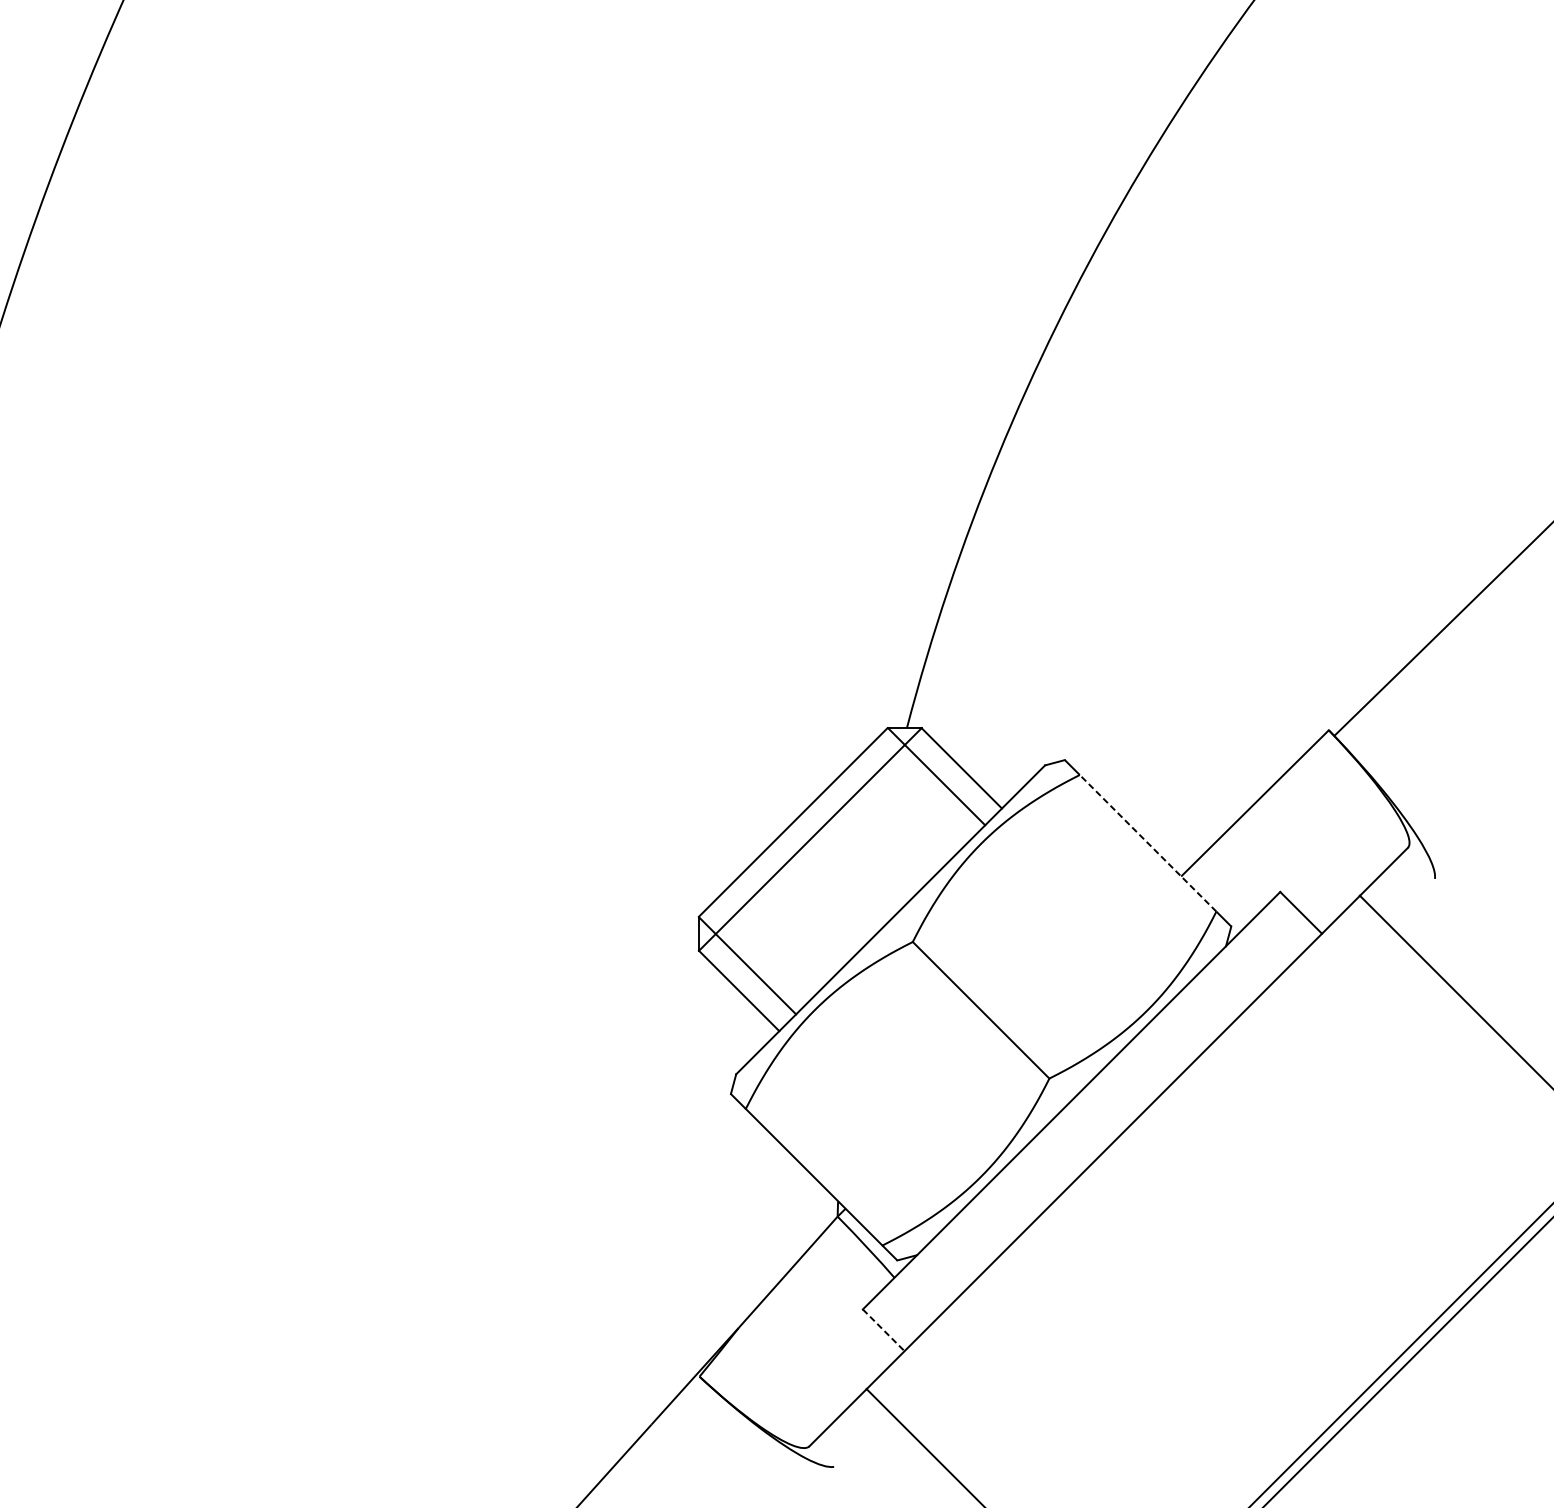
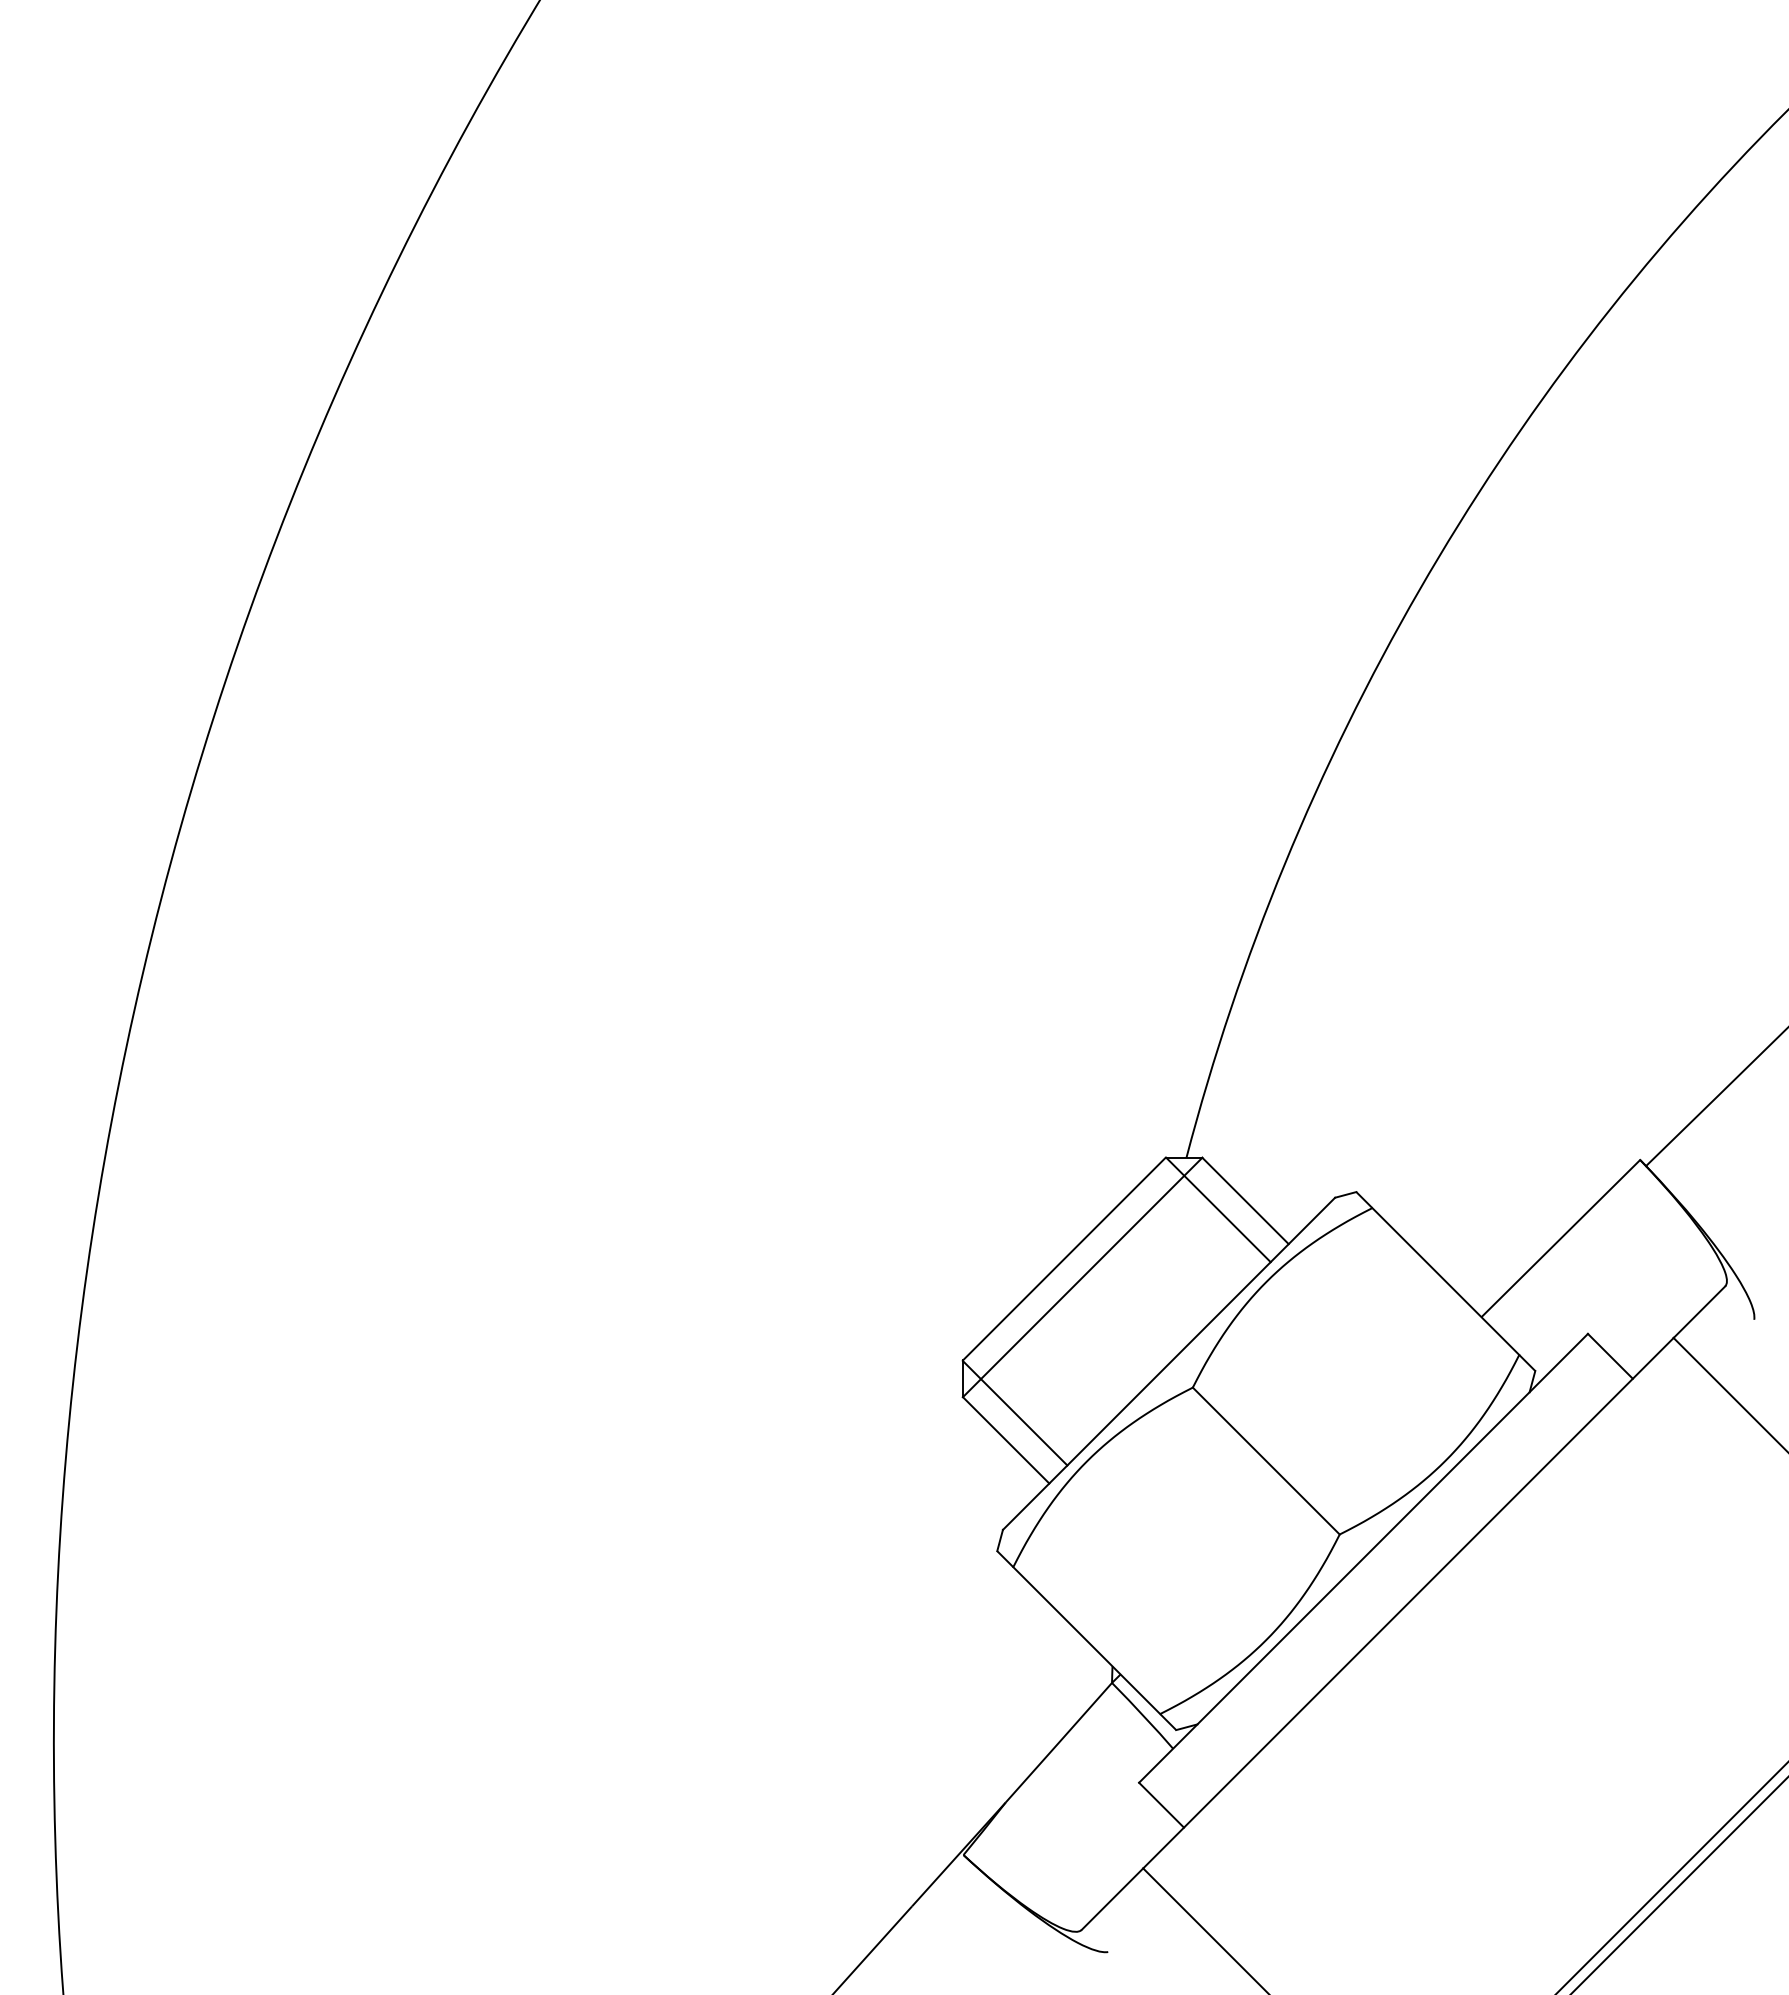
line: (1147, 843) -> (1445, 1281), dashed -> solid
line: (883, 1330) -> (1161, 1805), dashed -> solid

